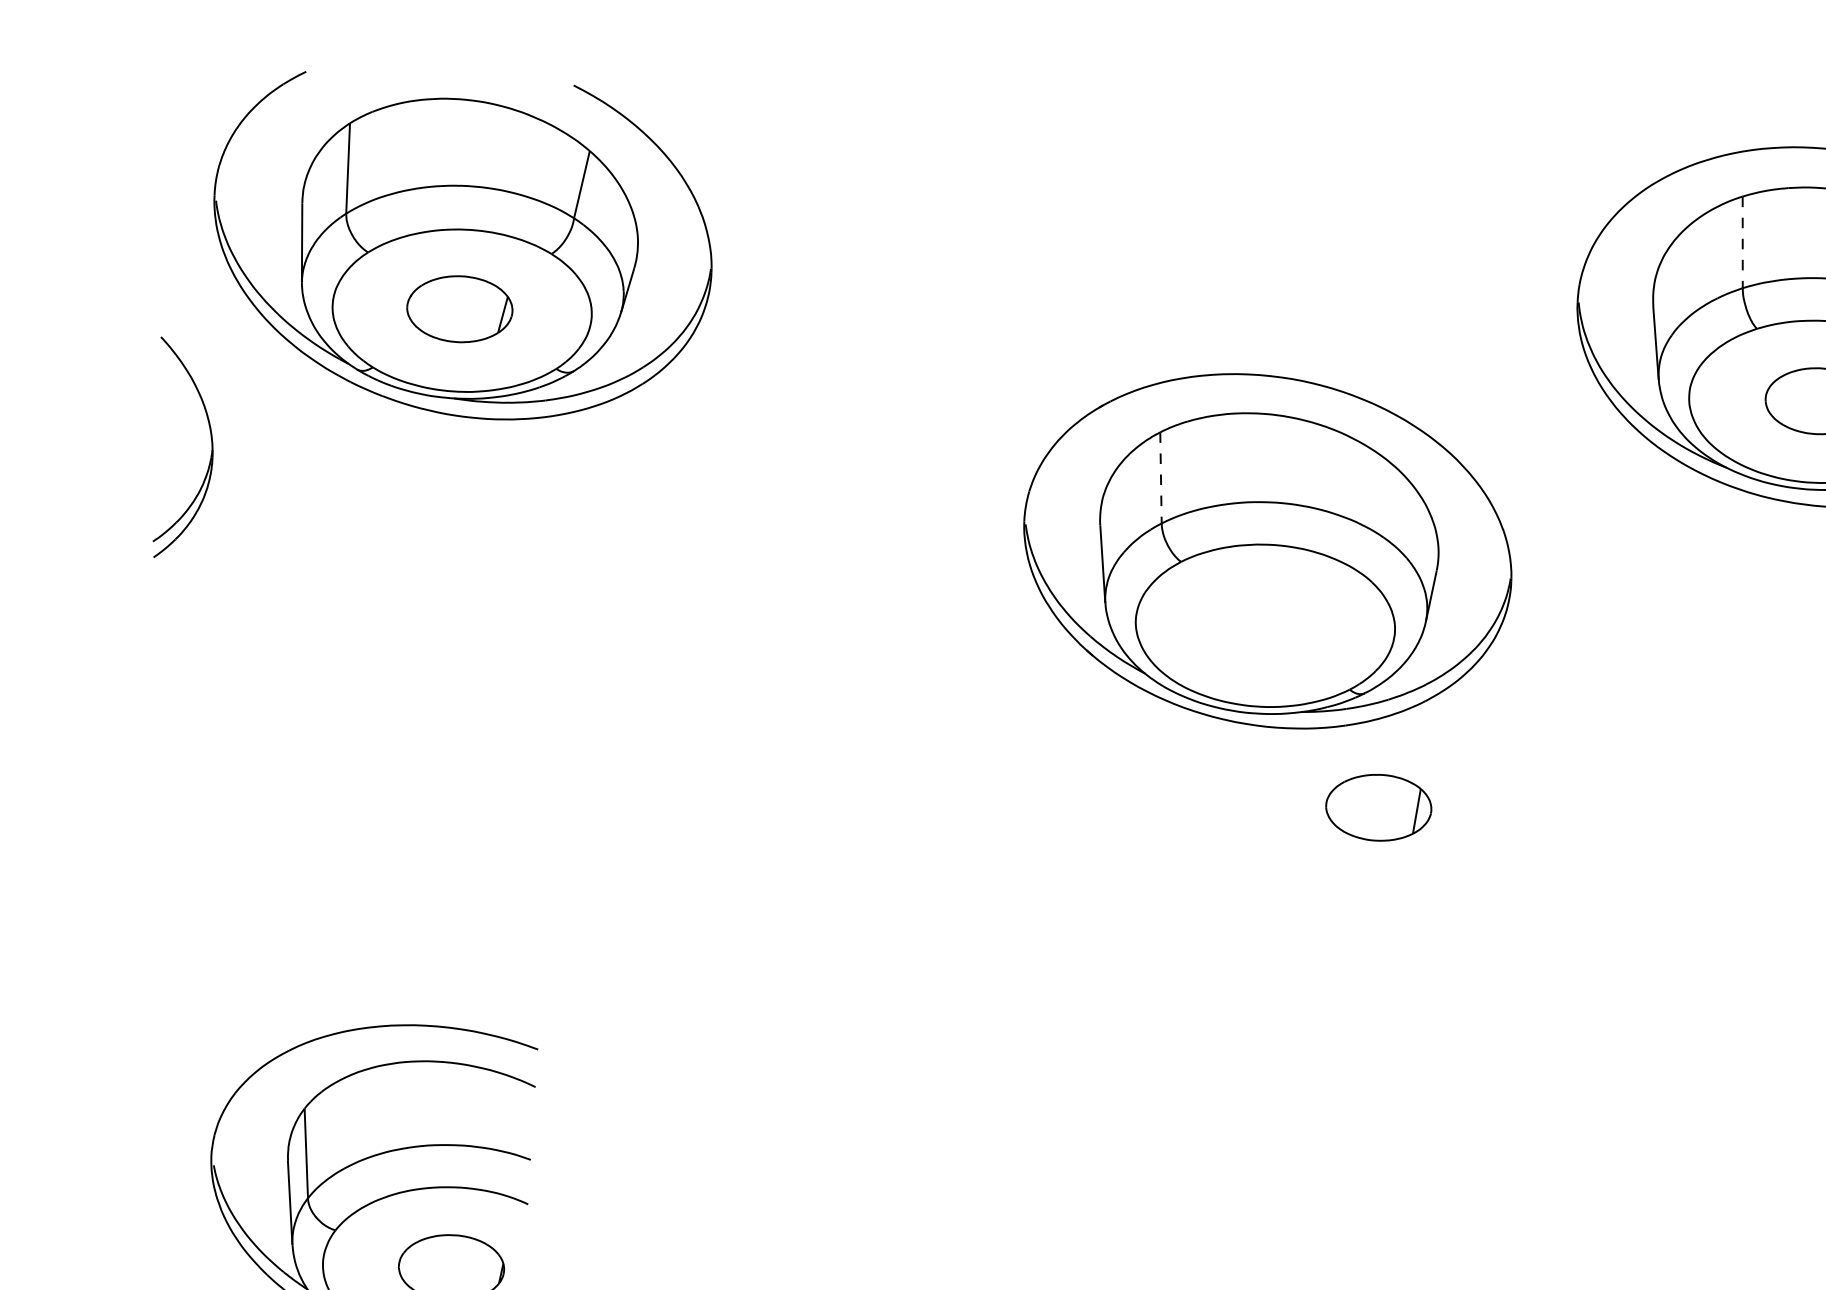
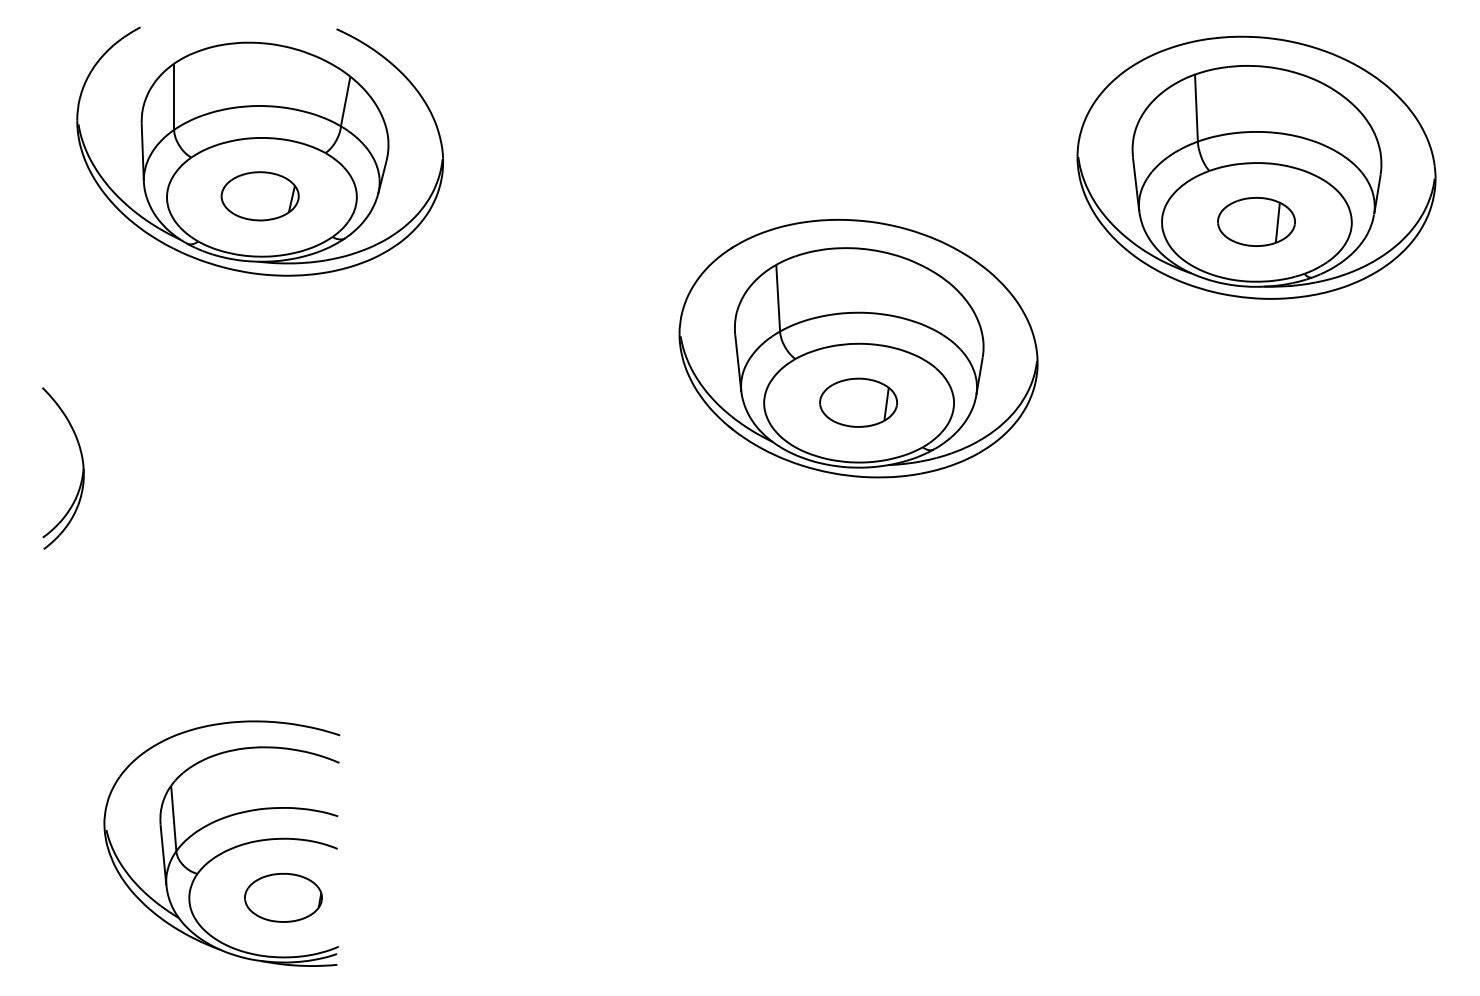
line: (1742, 242) -> (1196, 108), dashed -> solid
part: (211, 449) -> (82, 468), moved
line: (1161, 478) -> (778, 298), dashed -> solid
part: (1378, 807) -> (858, 402), moved

